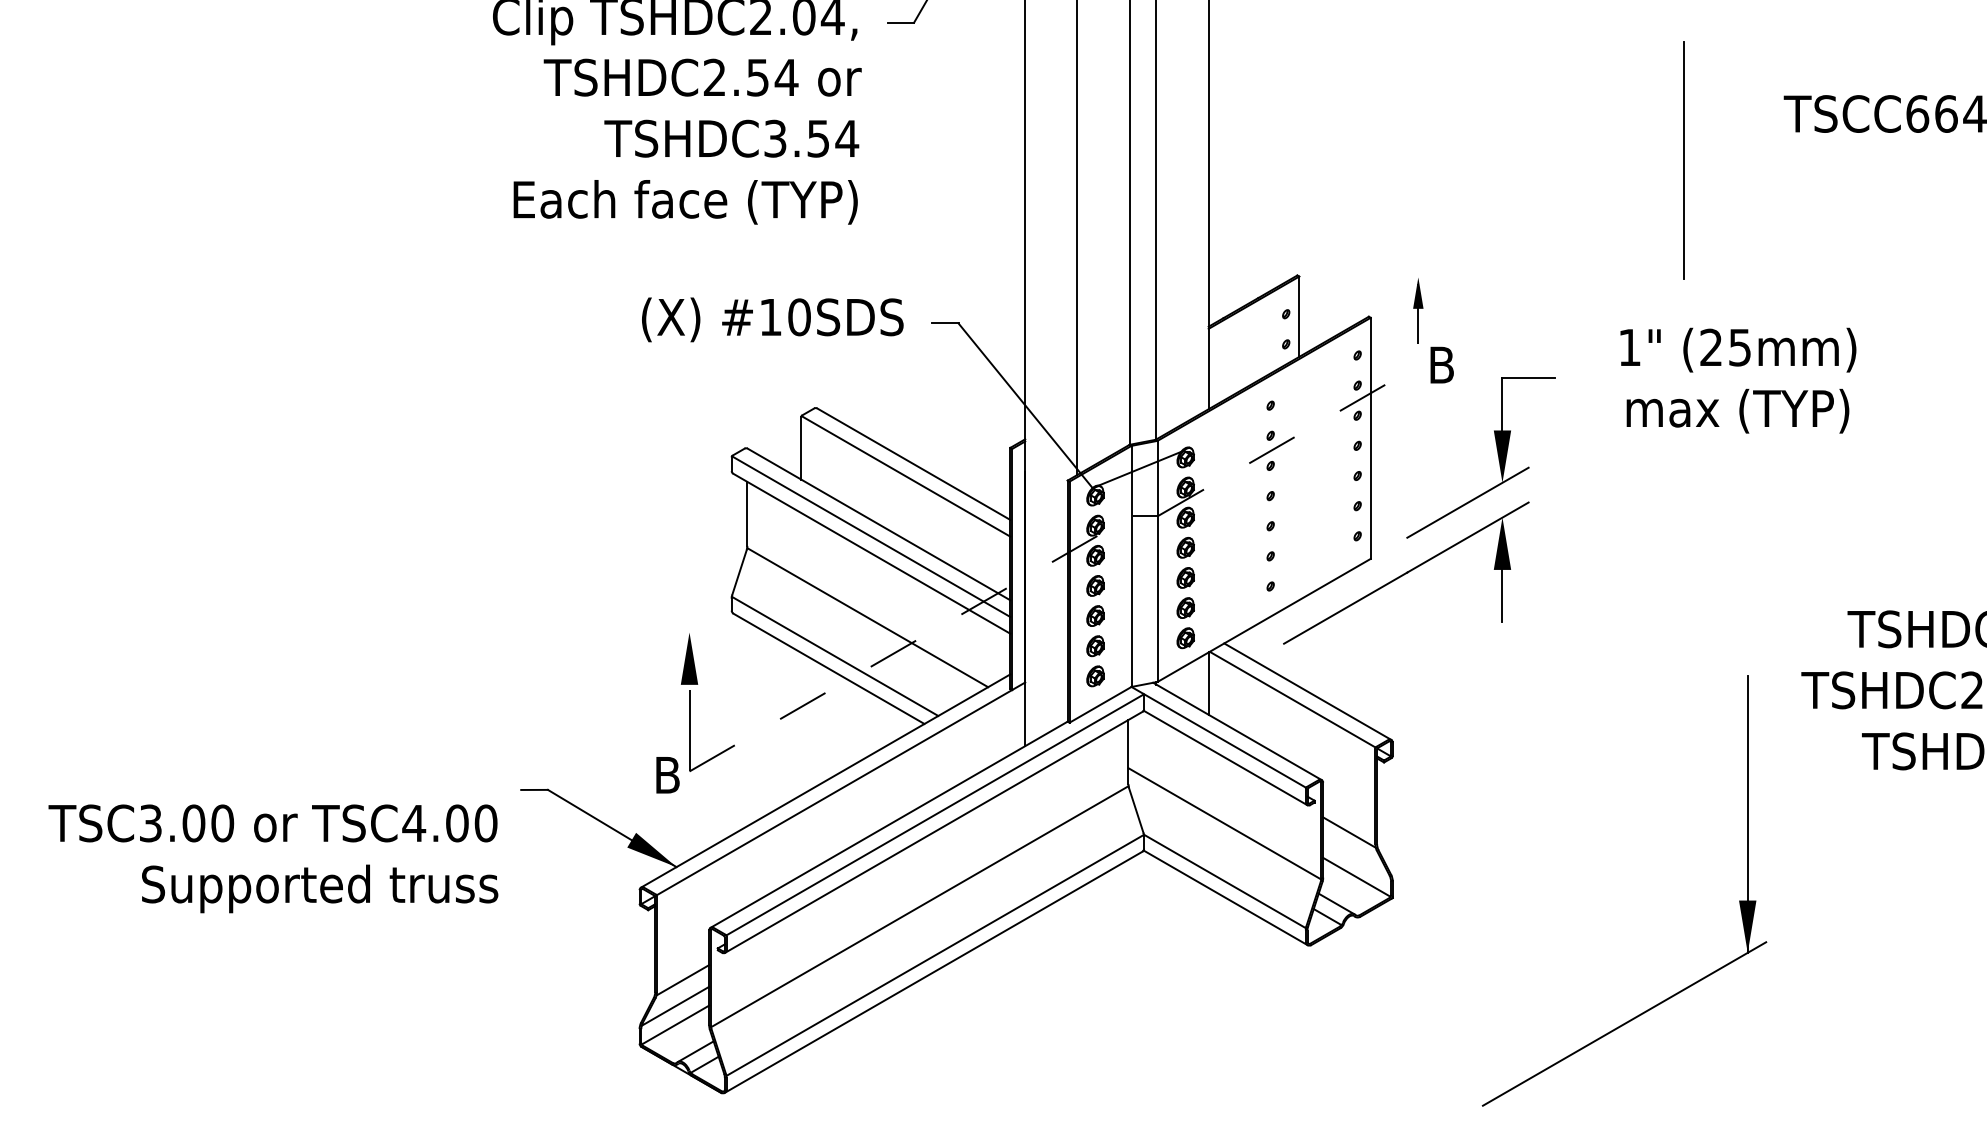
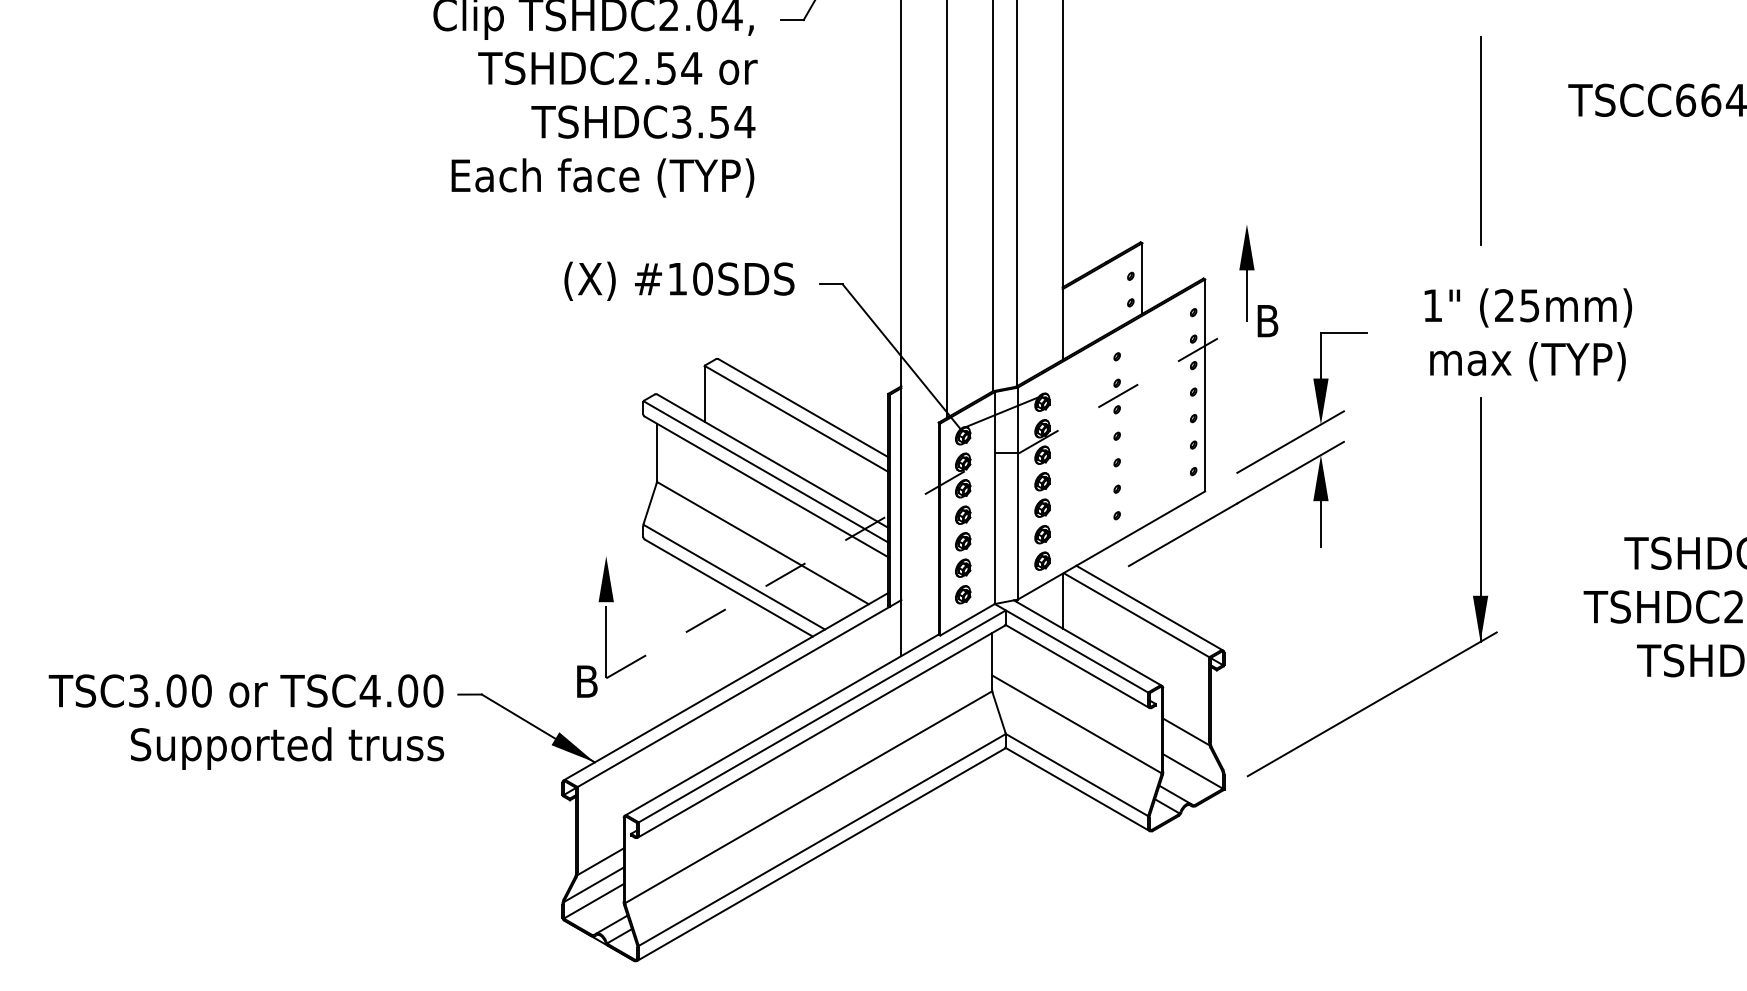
part: (1417, 310) -> (1246, 273), size x1.67
text: (273, 858) -> (246, 721), moved
part: (1680, 990) -> (1421, 674), moved

